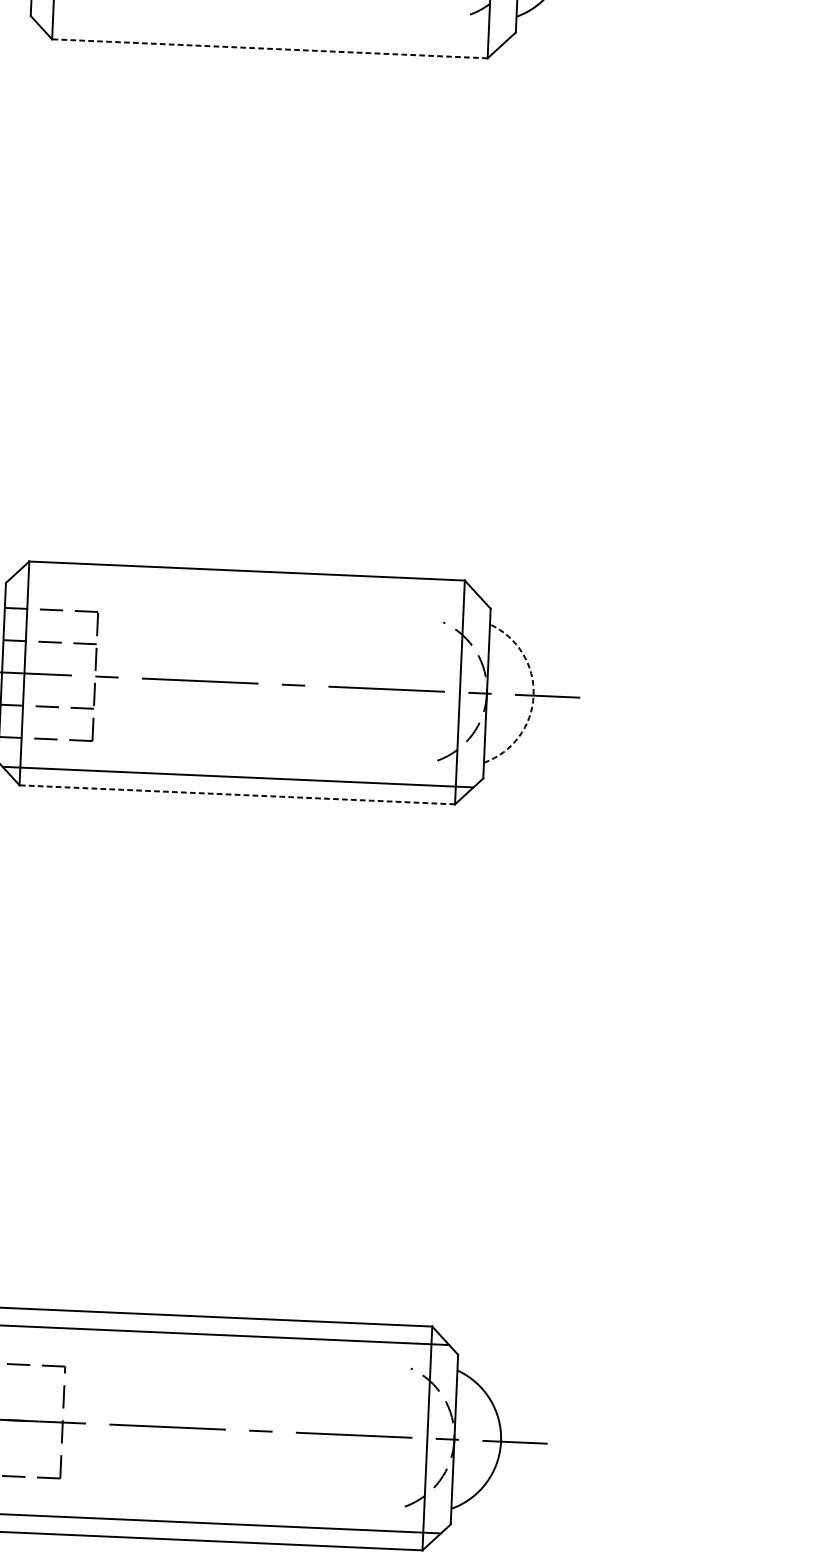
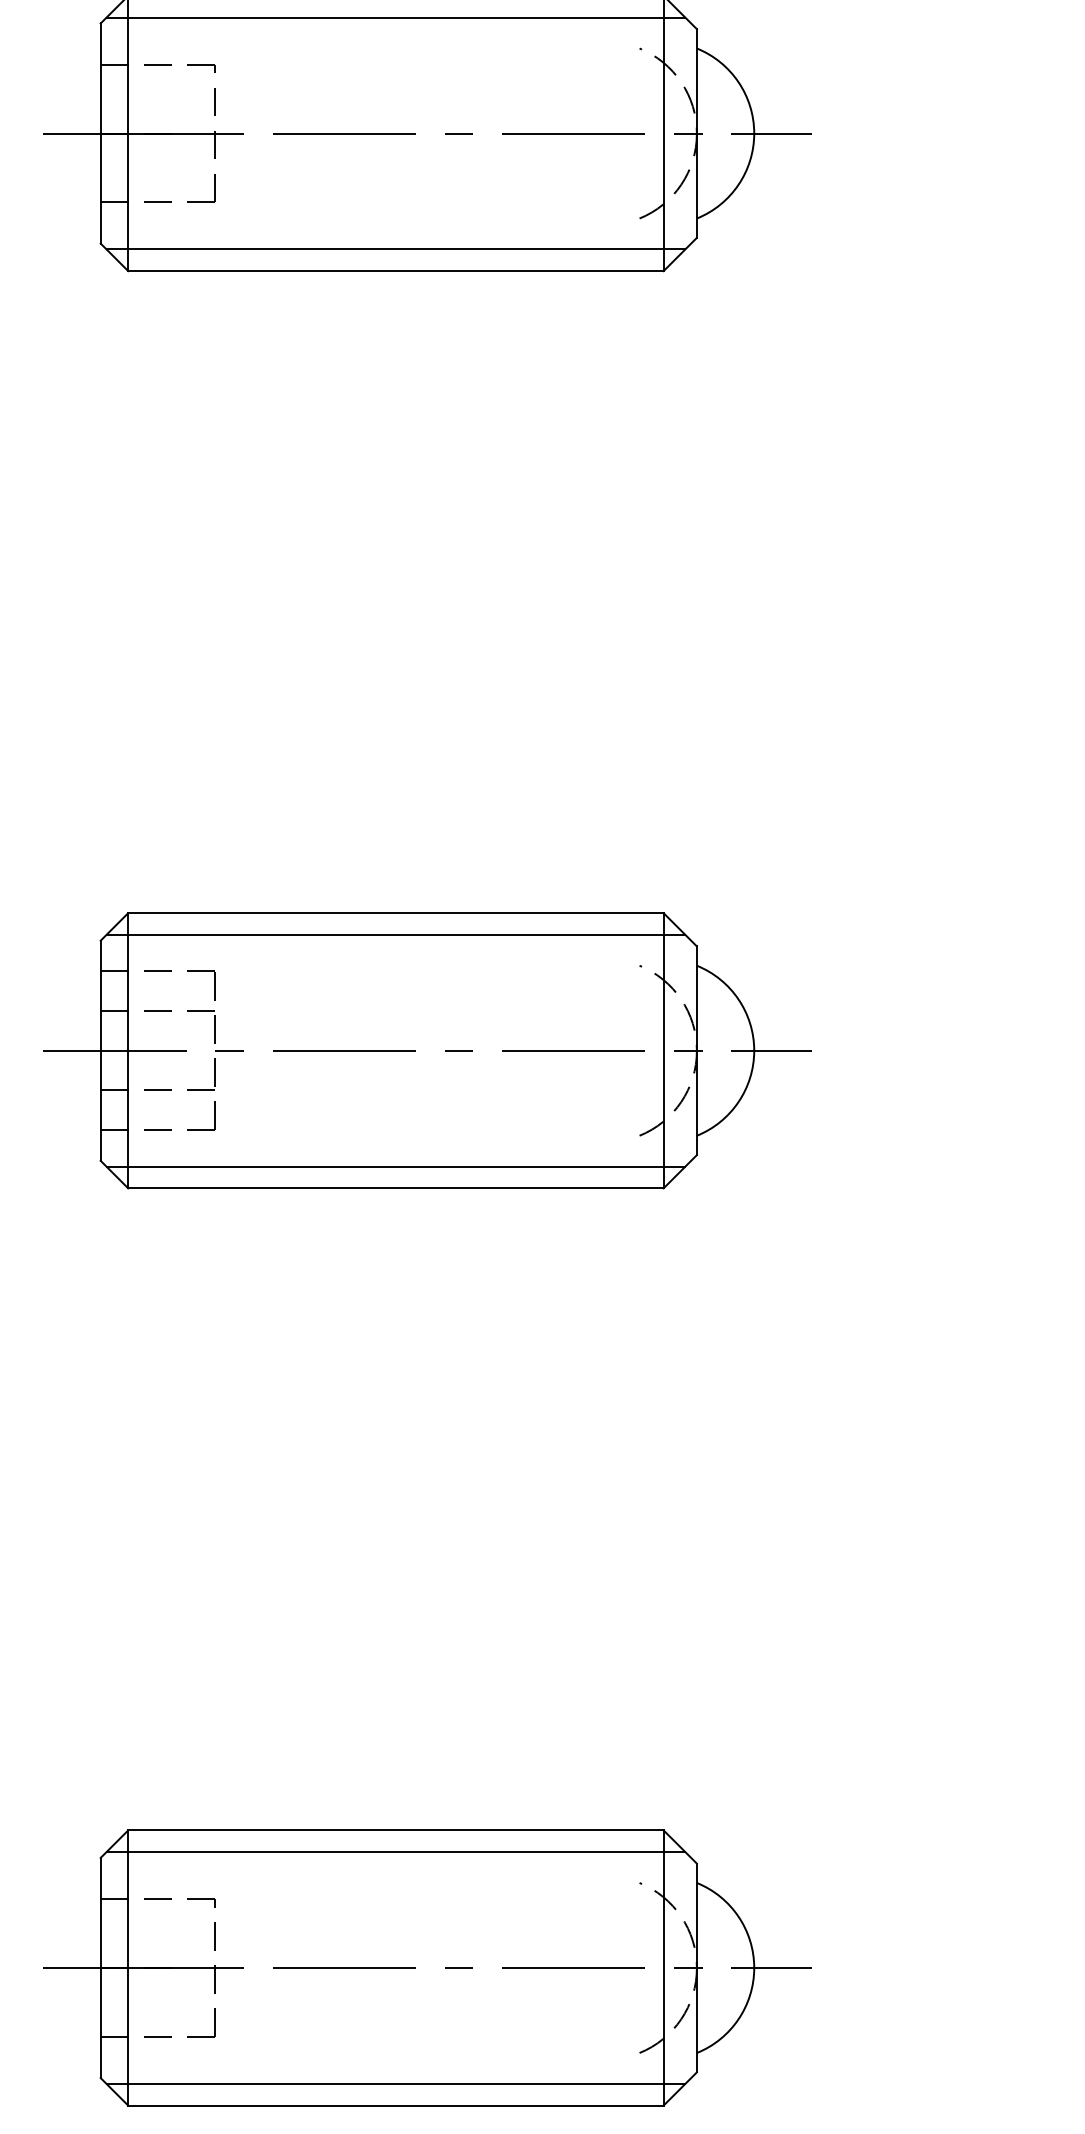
line: (270, 31) -> (395, 249), added
line: (269, 49) -> (395, 271), dashed -> solid
line: (245, 588) -> (395, 934), added
arc: (533, 695) -> (754, 1050), dashed -> solid
line: (236, 794) -> (395, 1188), dashed -> solid

